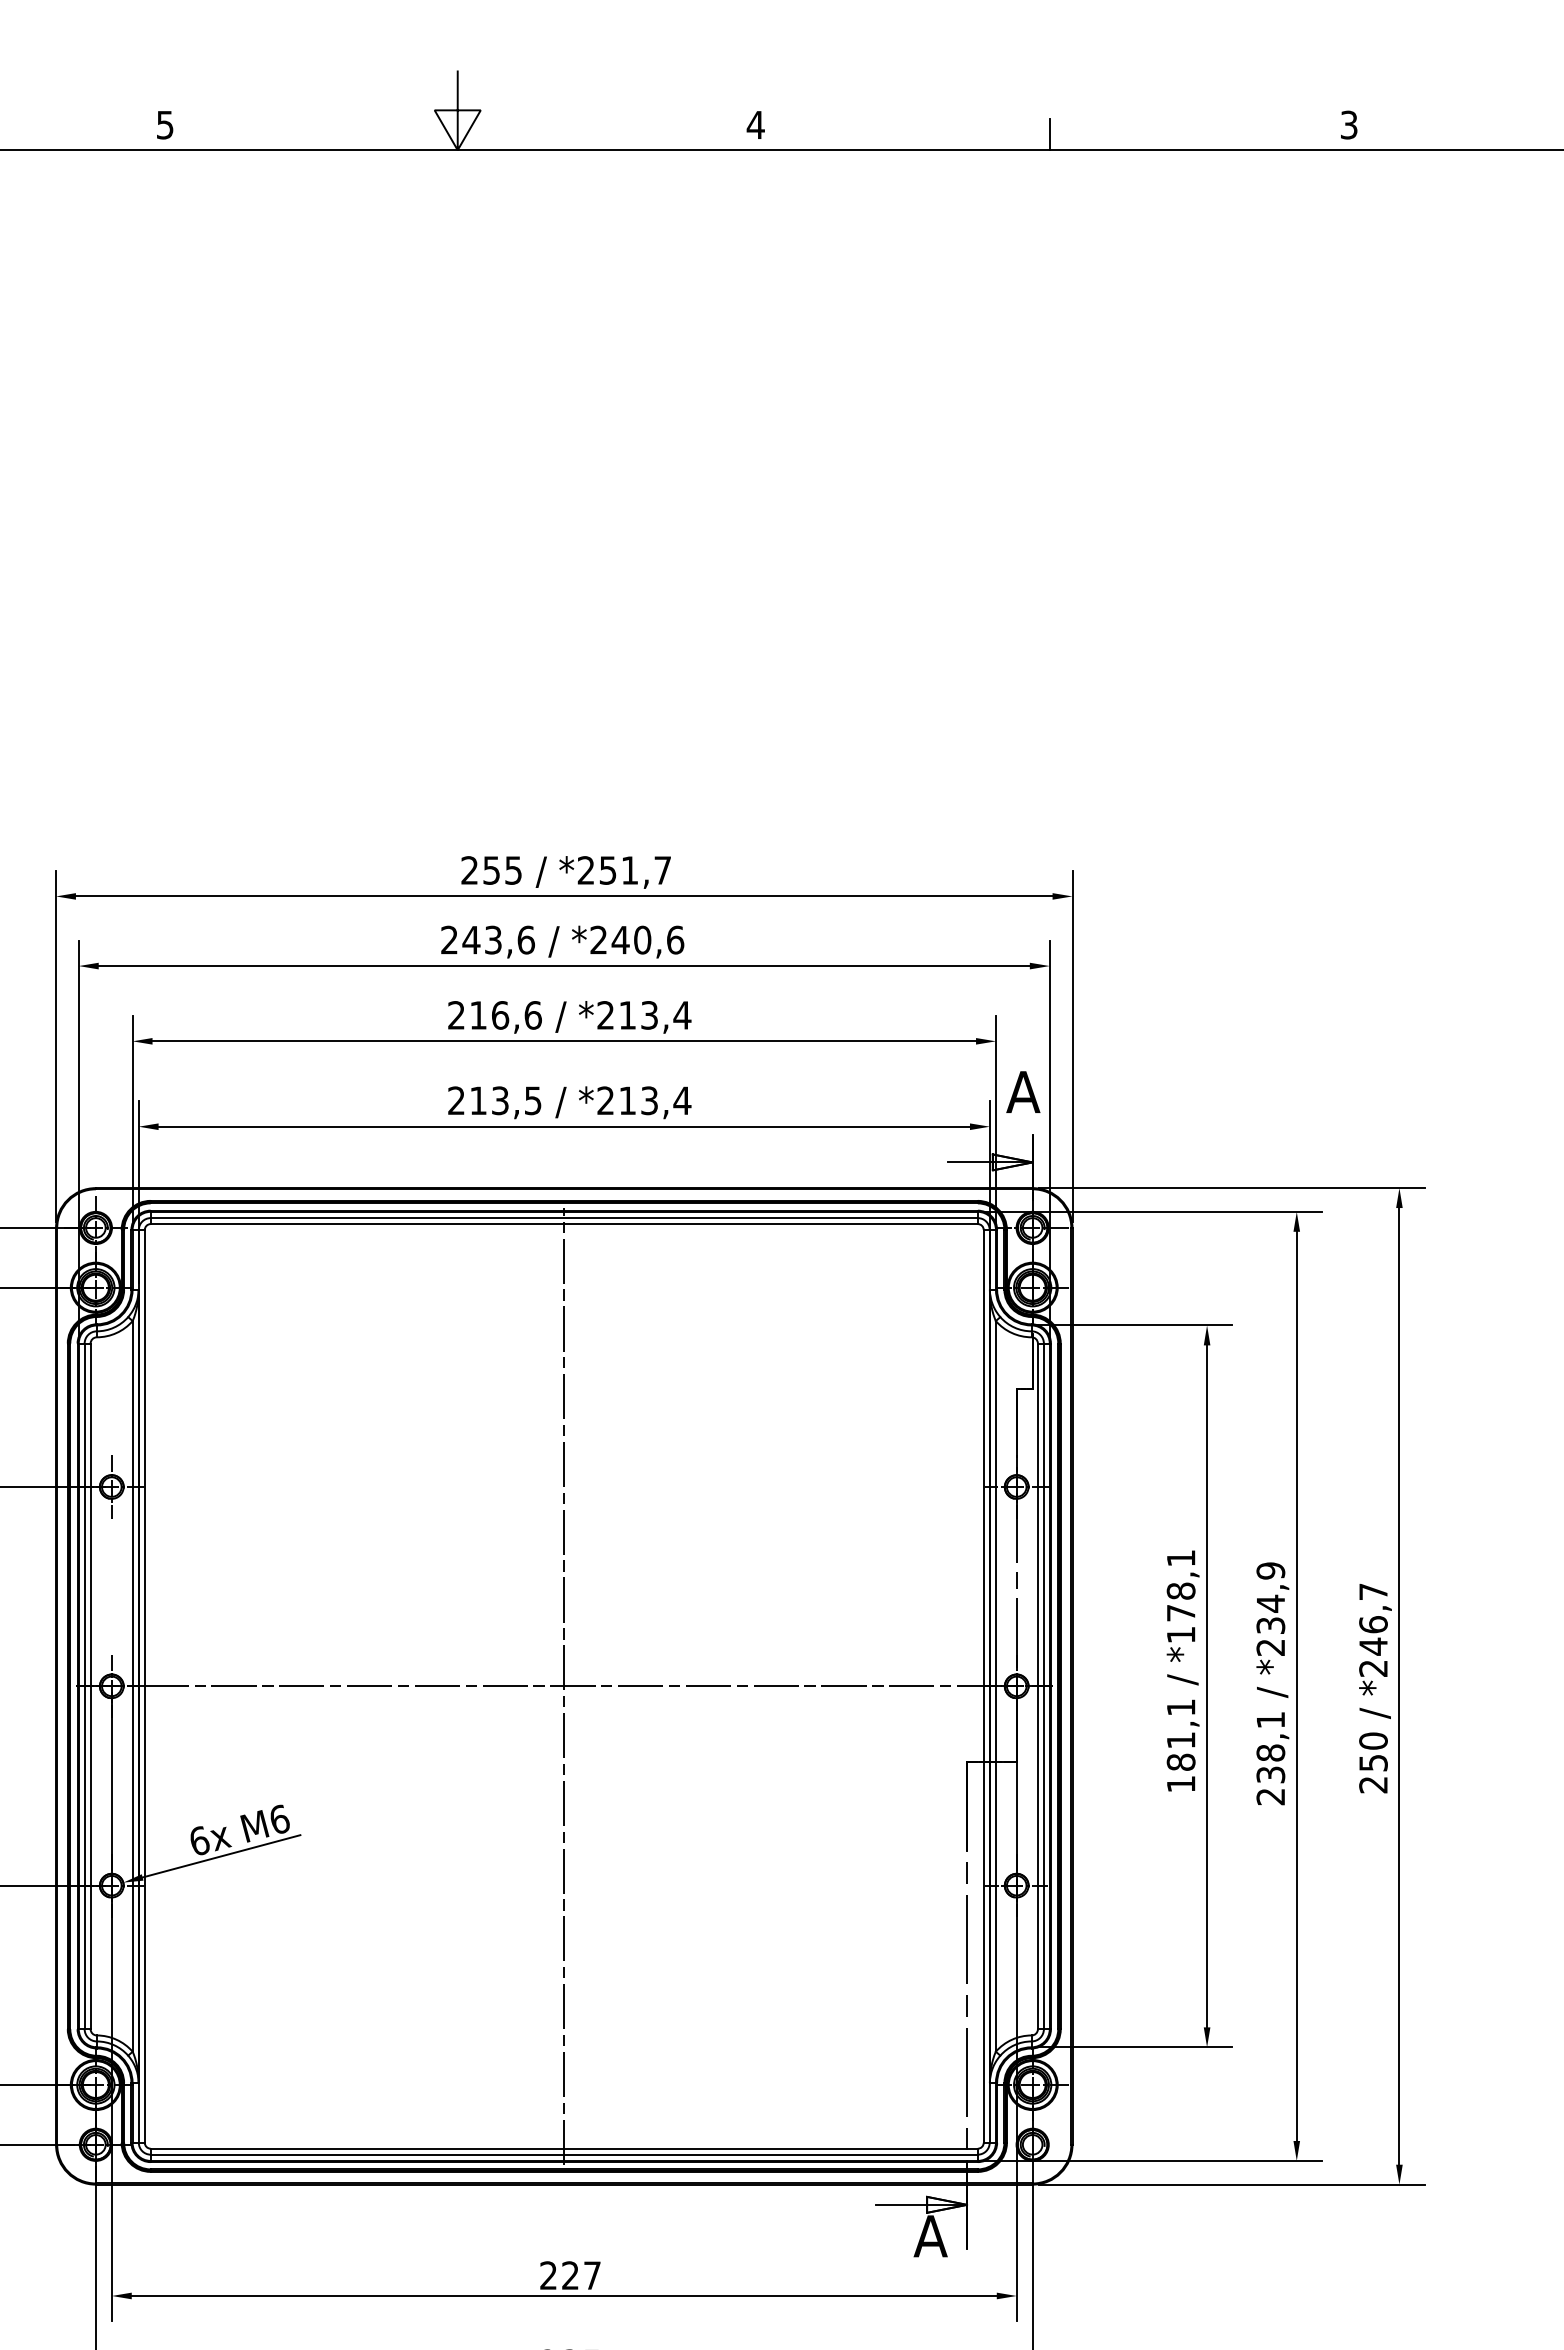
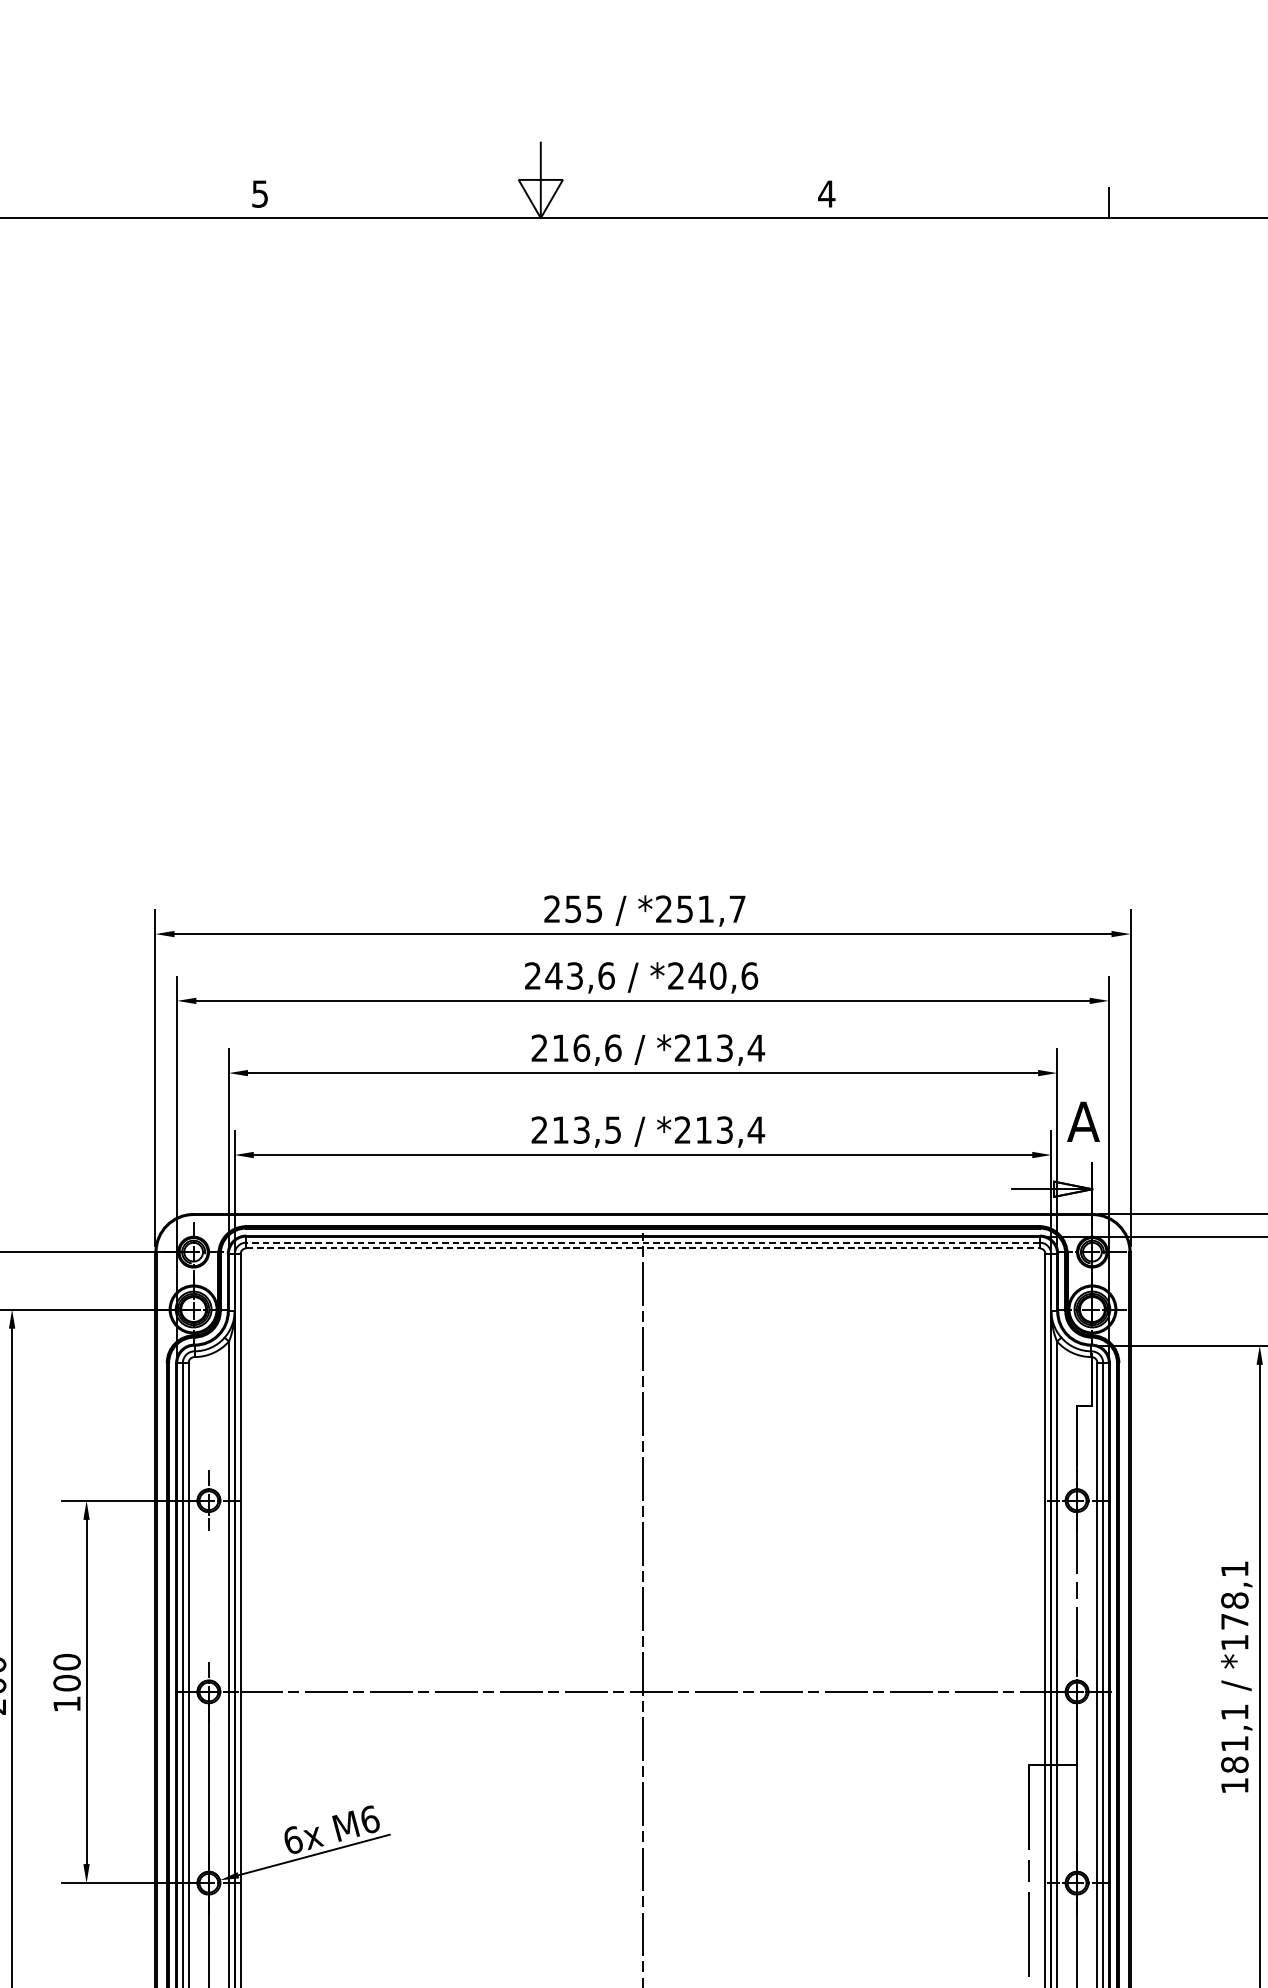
line: (564, 1218) -> (643, 1243), solid -> dashed
line: (564, 1224) -> (643, 1248), solid -> dashed

